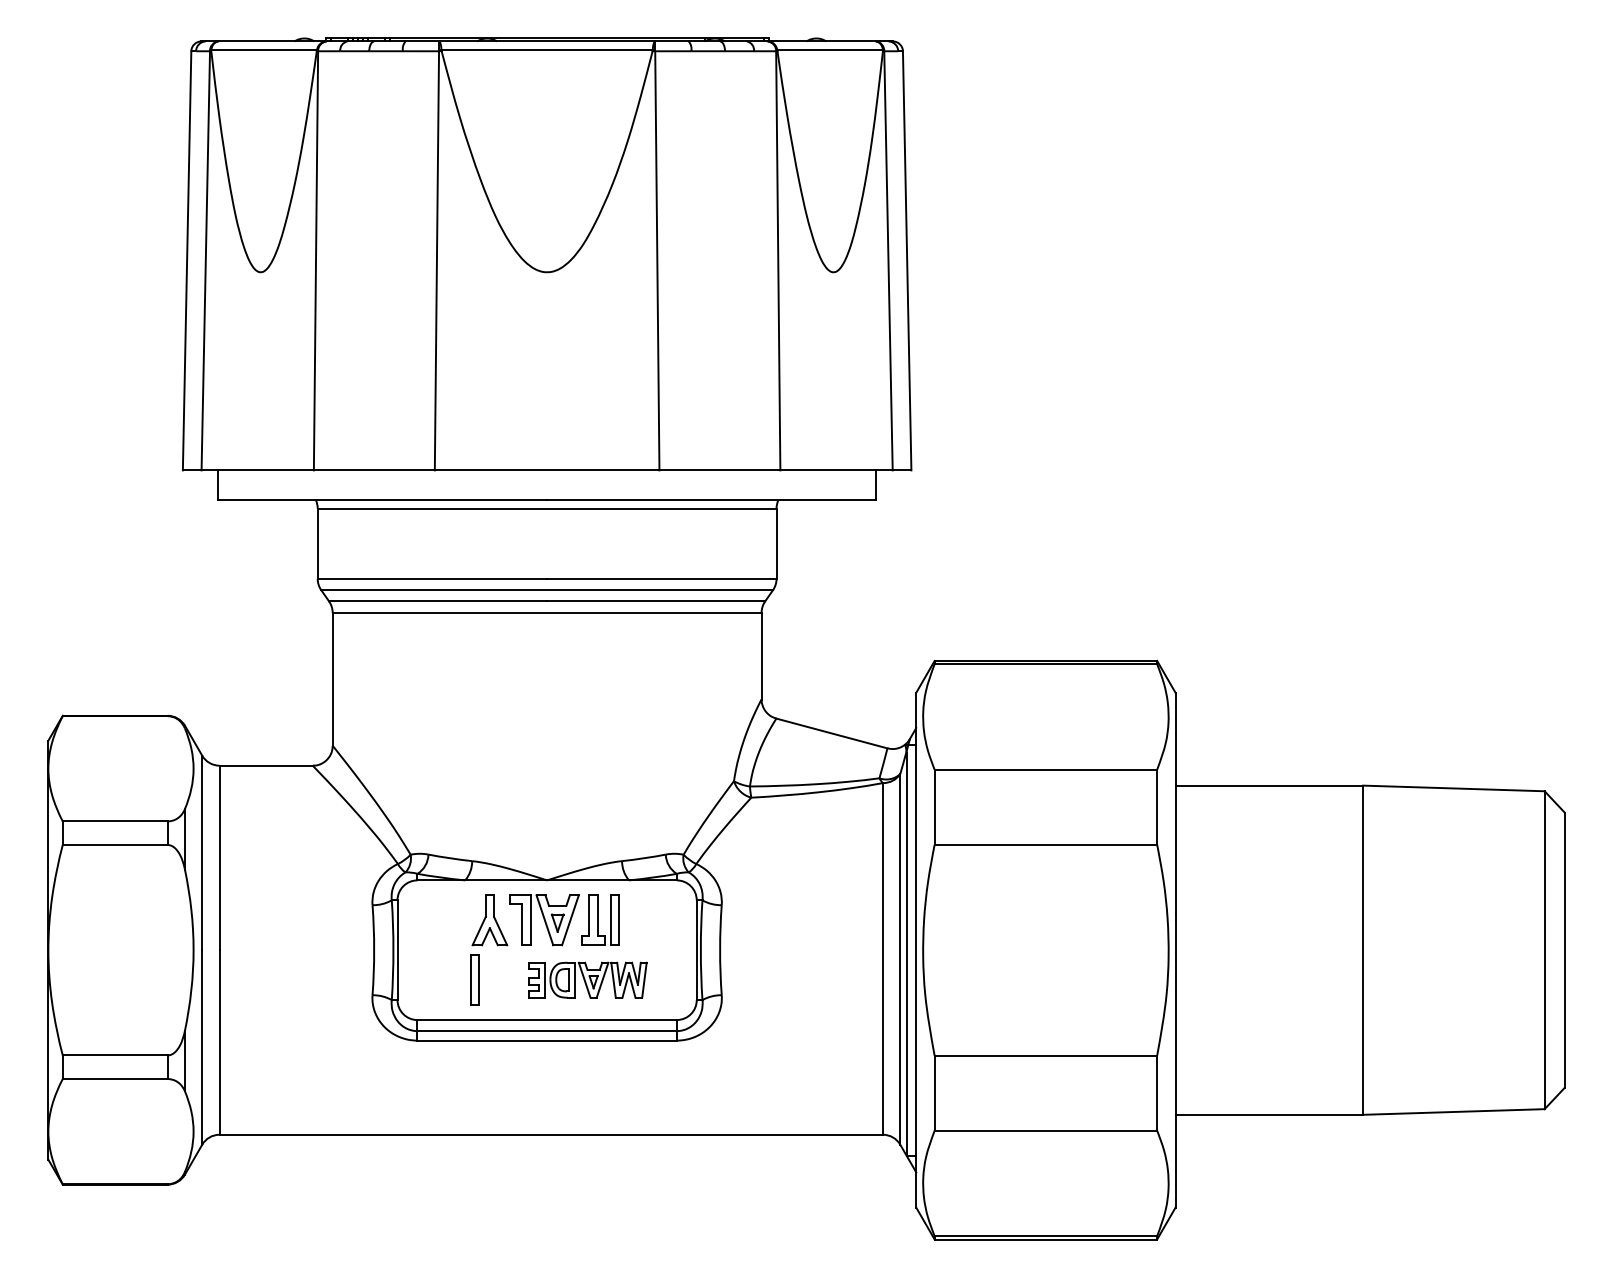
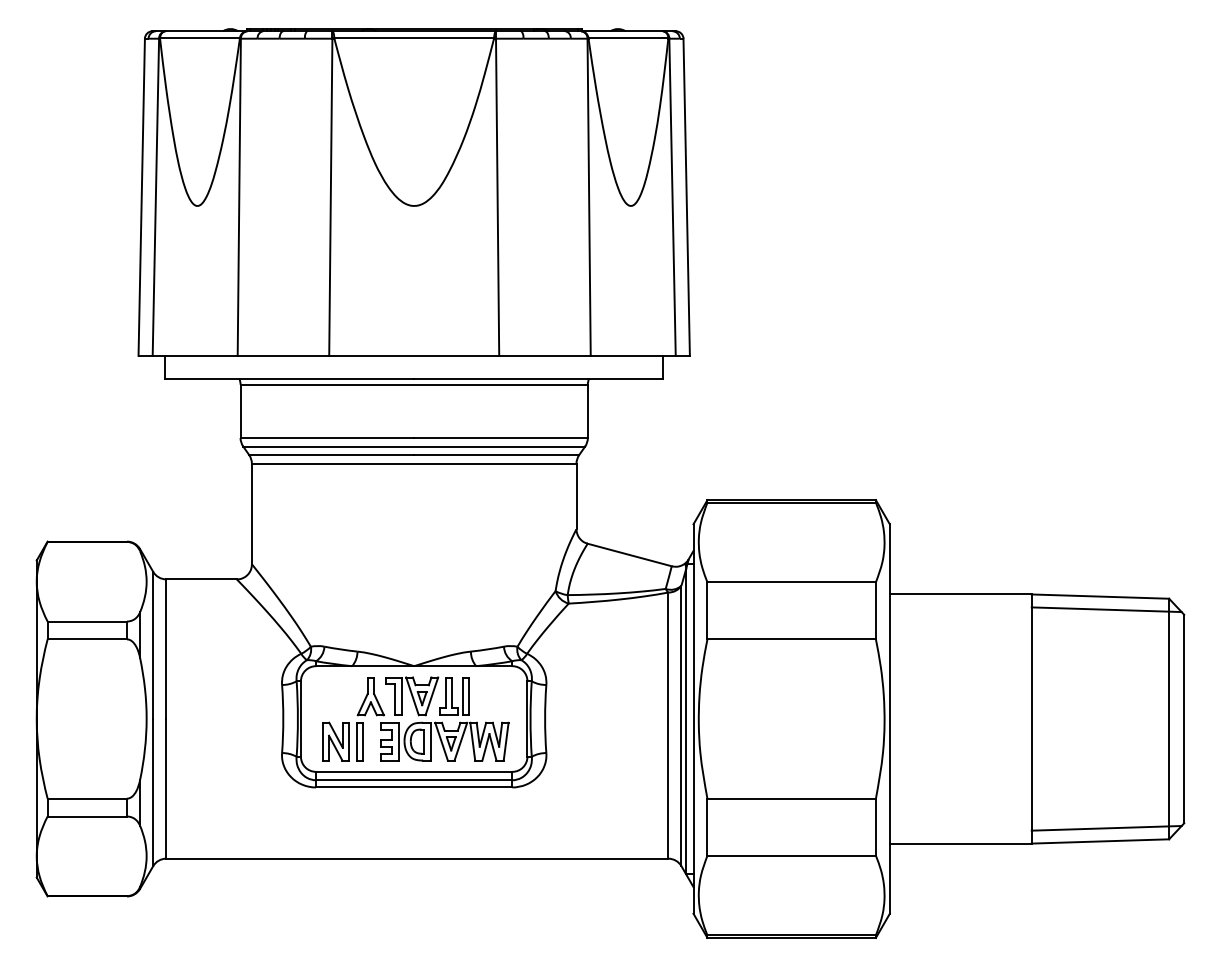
line: (1462, 805) -> (1106, 609), added
part: (443, 979) -> (335, 741), added
part: (587, 980) -> (444, 741), size x1.43
line: (1462, 1094) -> (1106, 828), added

